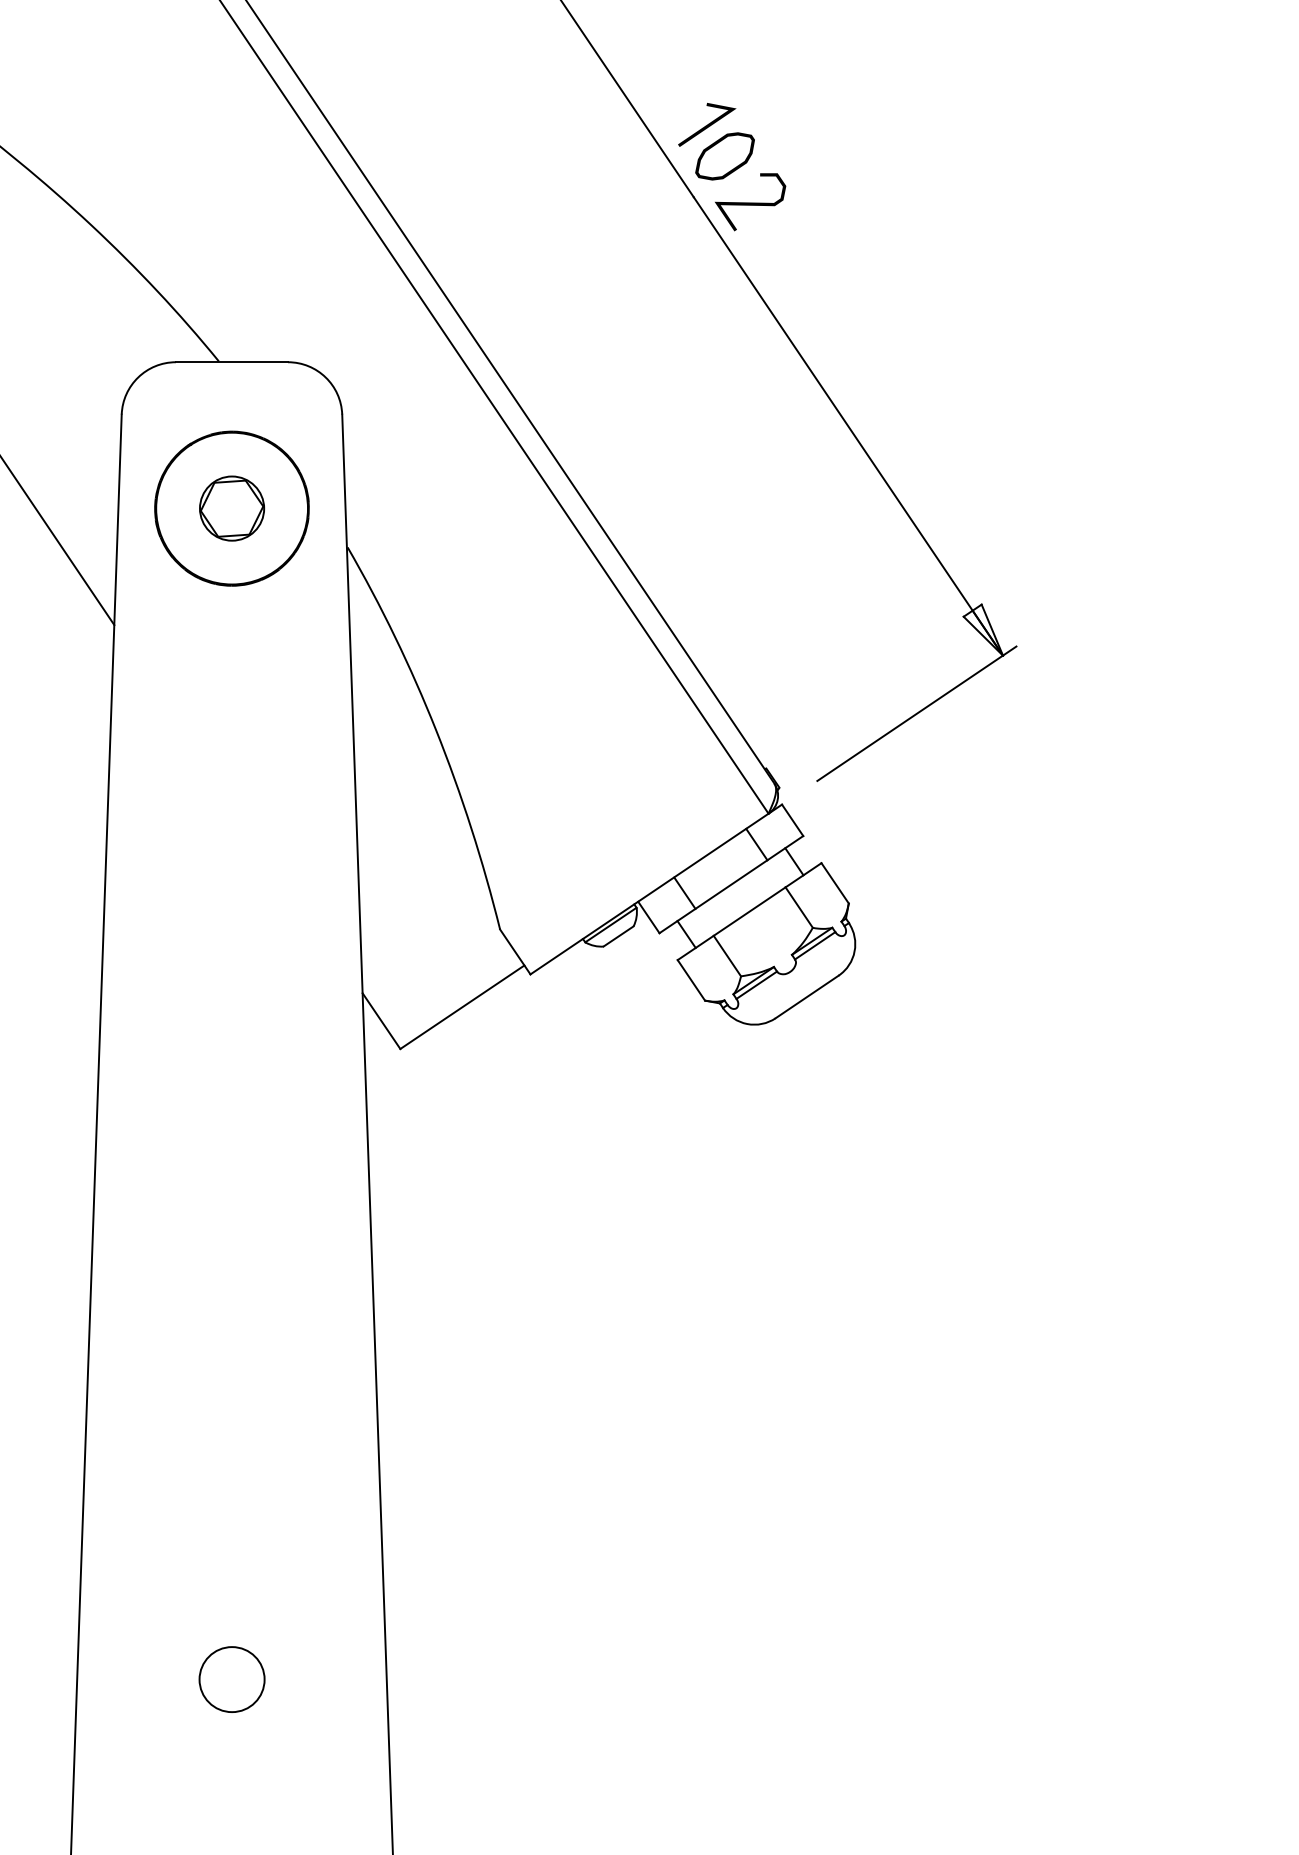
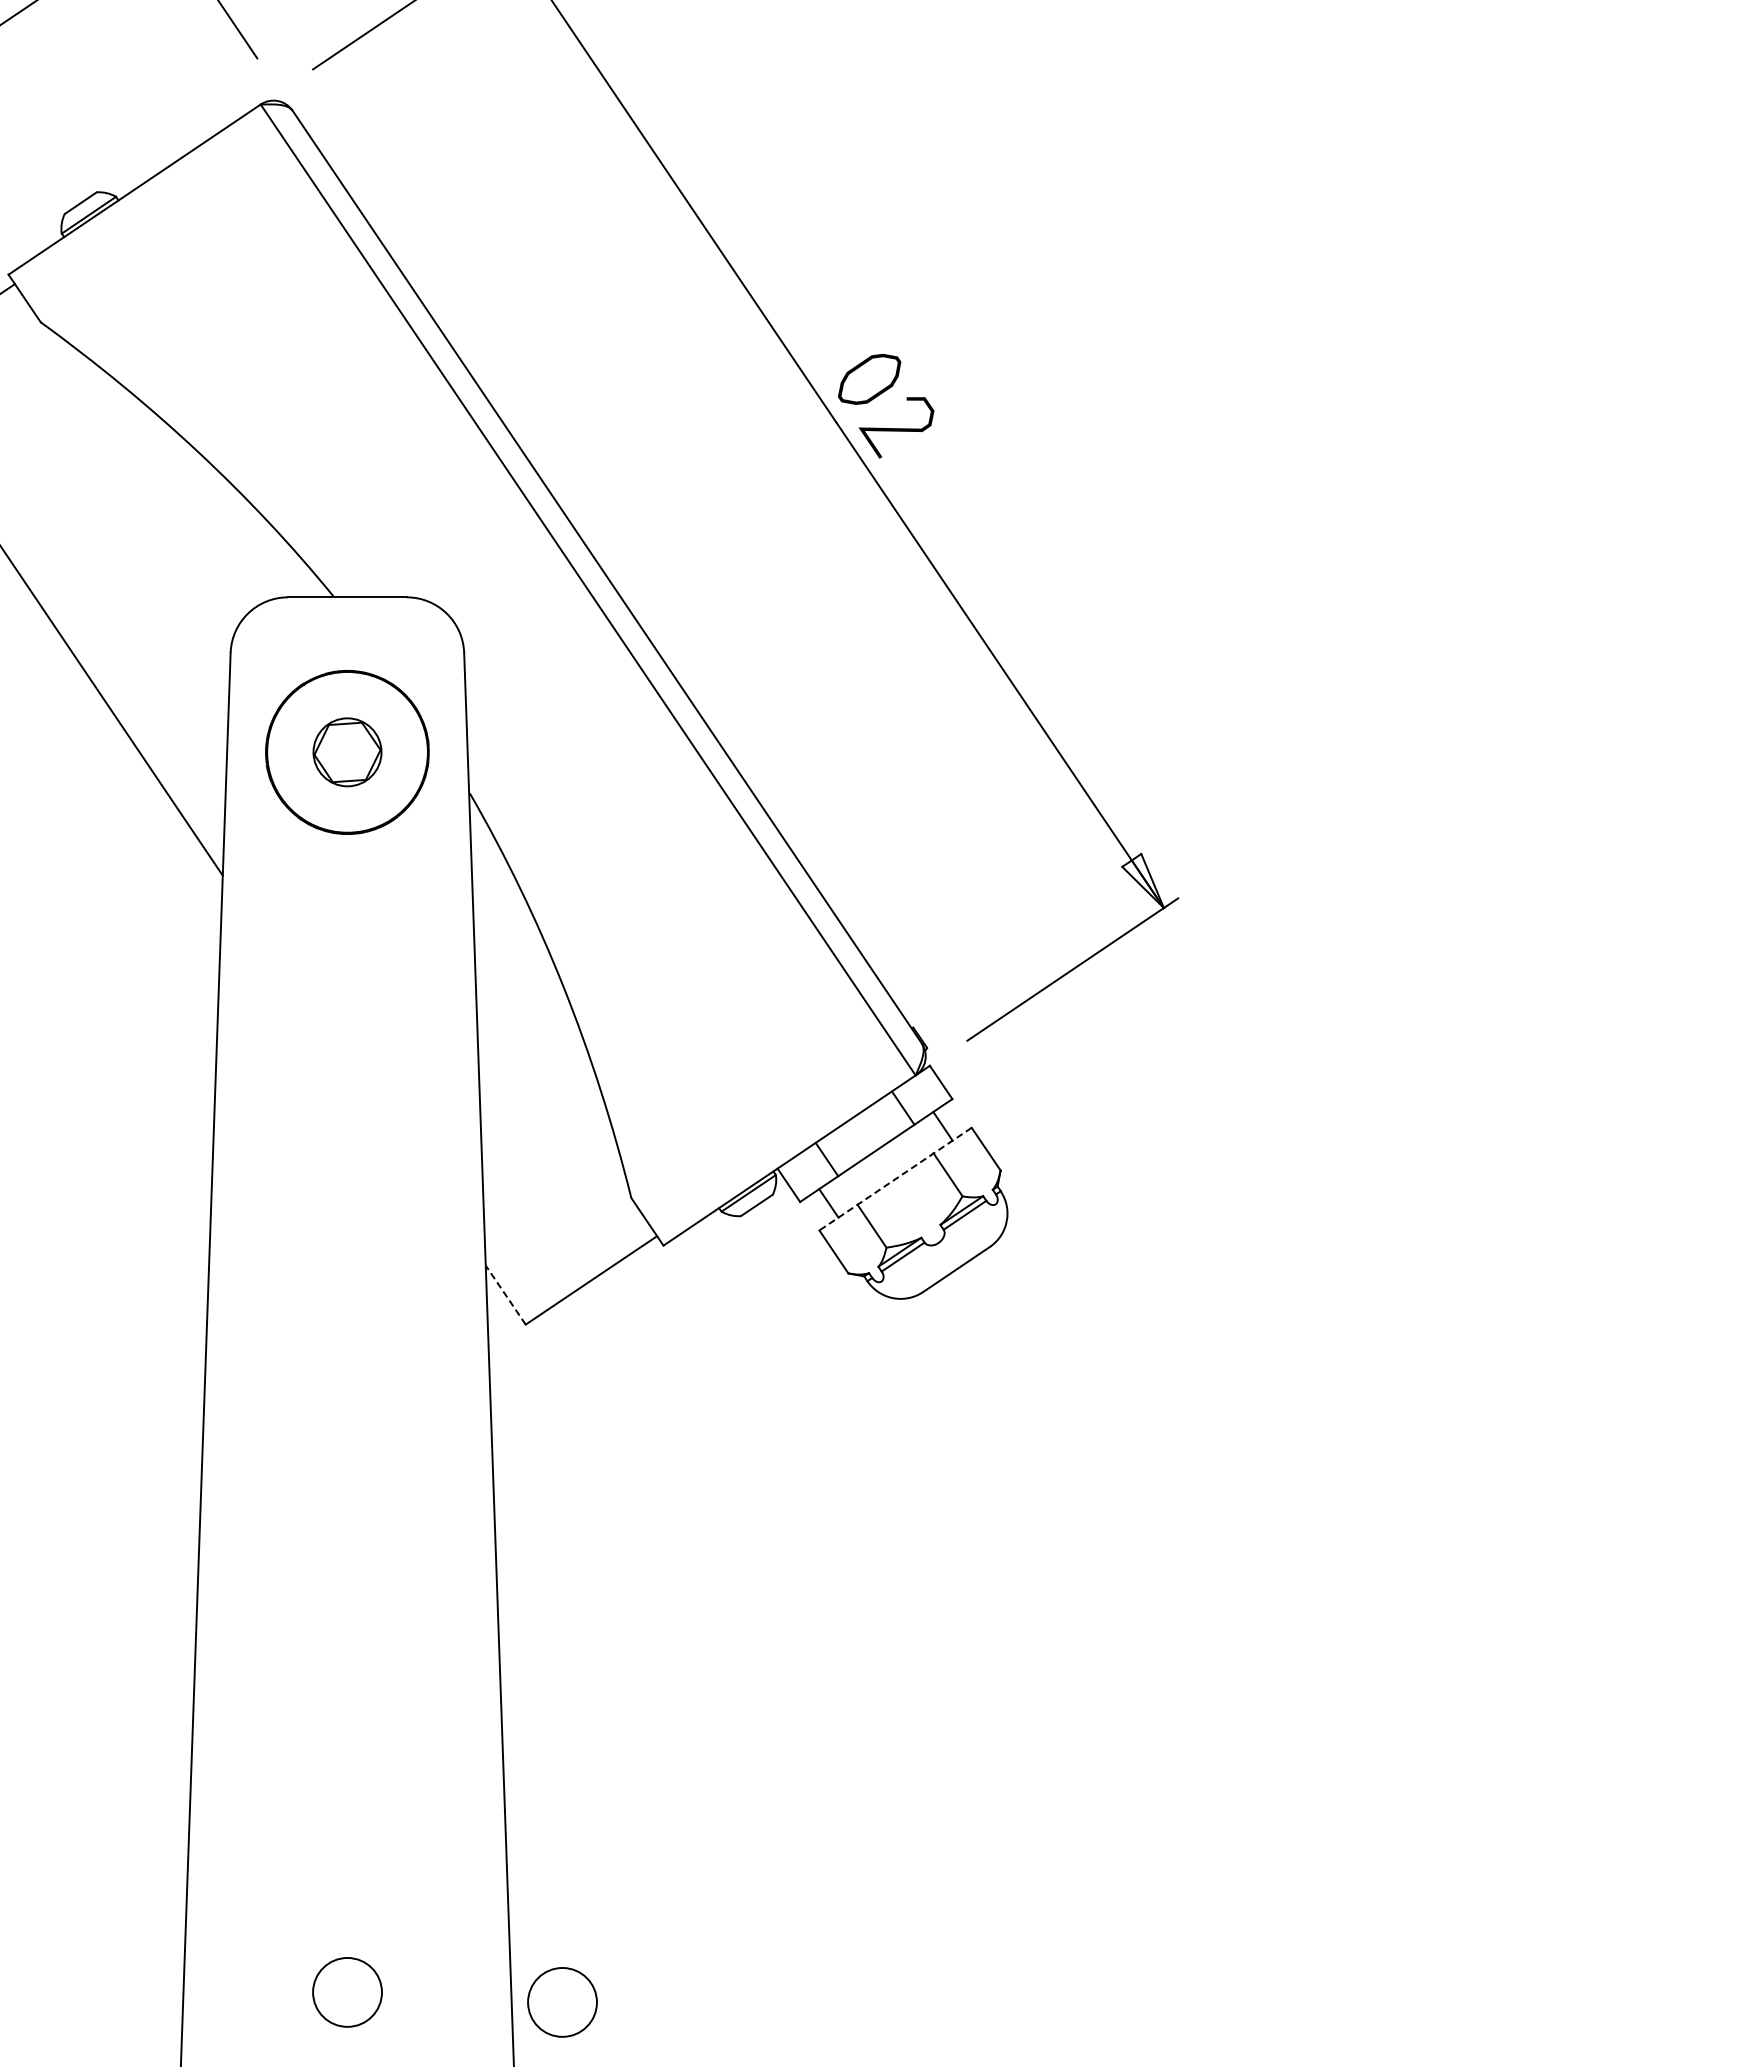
line: (707, 124) -> (850, 345), removed
line: (749, 911) -> (895, 1179), solid -> dashed
line: (381, 1021) -> (505, 1295), solid -> dashed
circle: (435, 1689) -> (562, 2002), added

